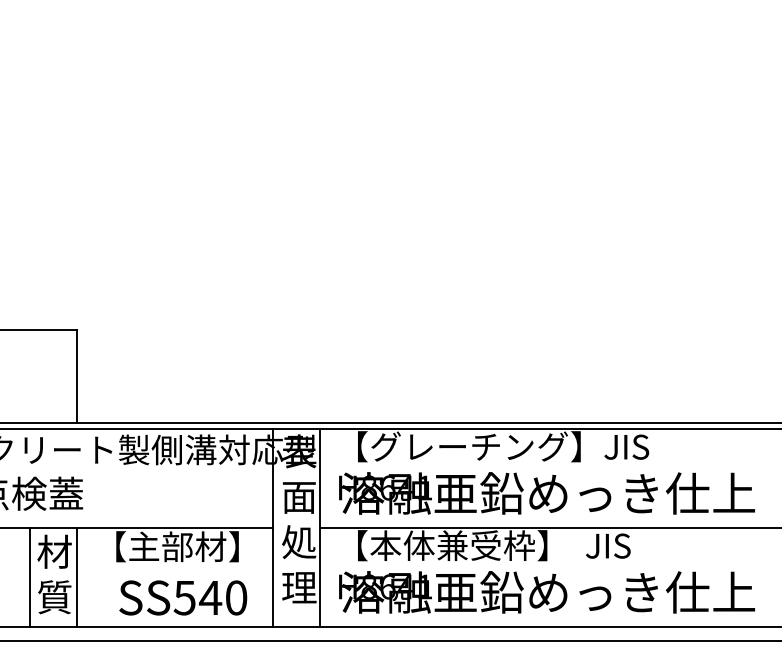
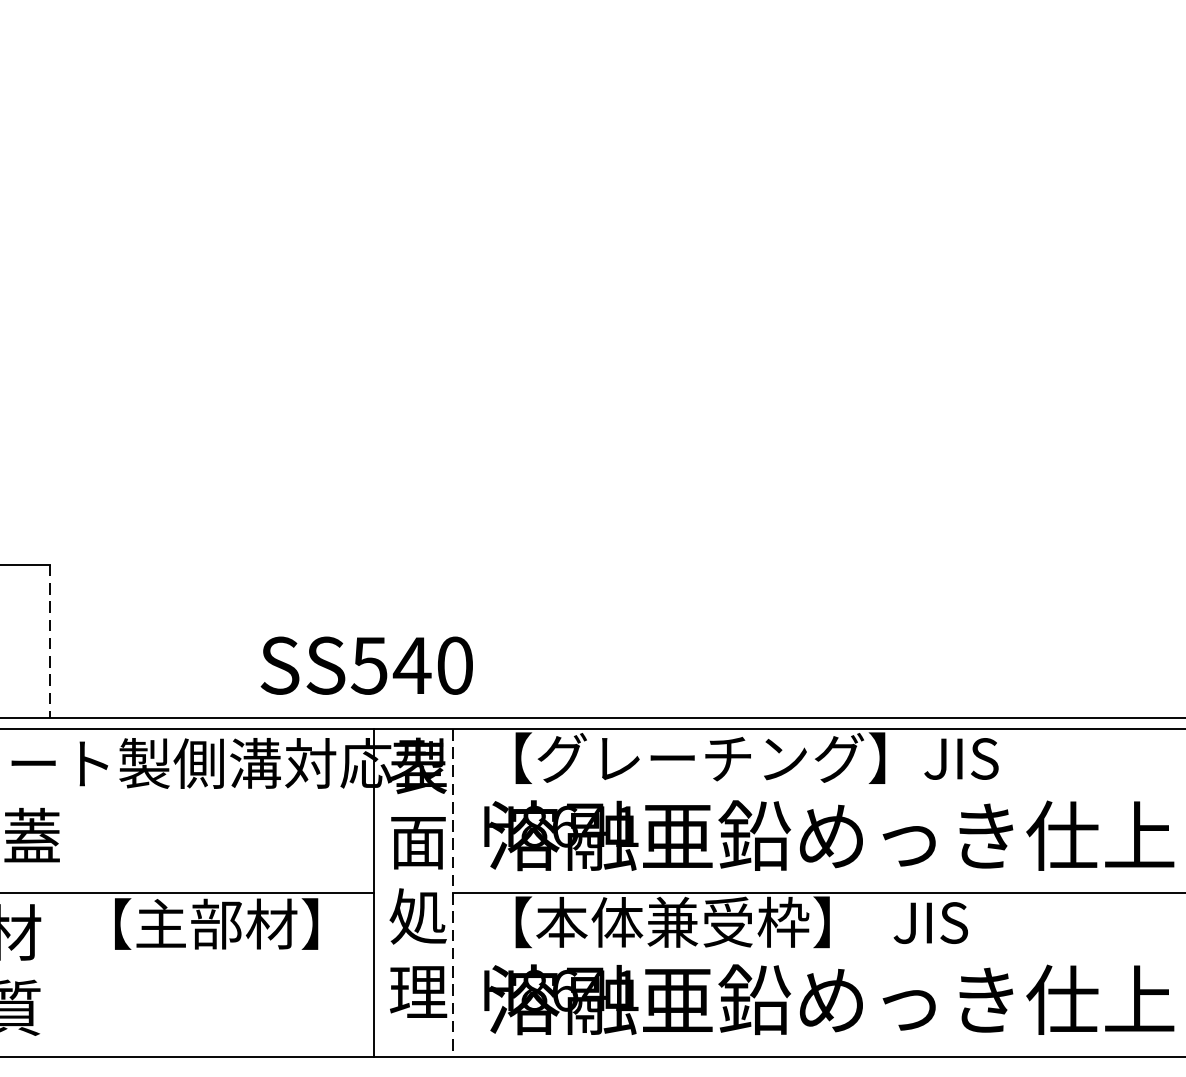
line: (77, 376) -> (50, 641), solid -> dashed
line: (320, 528) -> (453, 893), solid -> dashed
line: (77, 577) -> (50, 975), removed
text: (183, 597) -> (367, 664), moved

